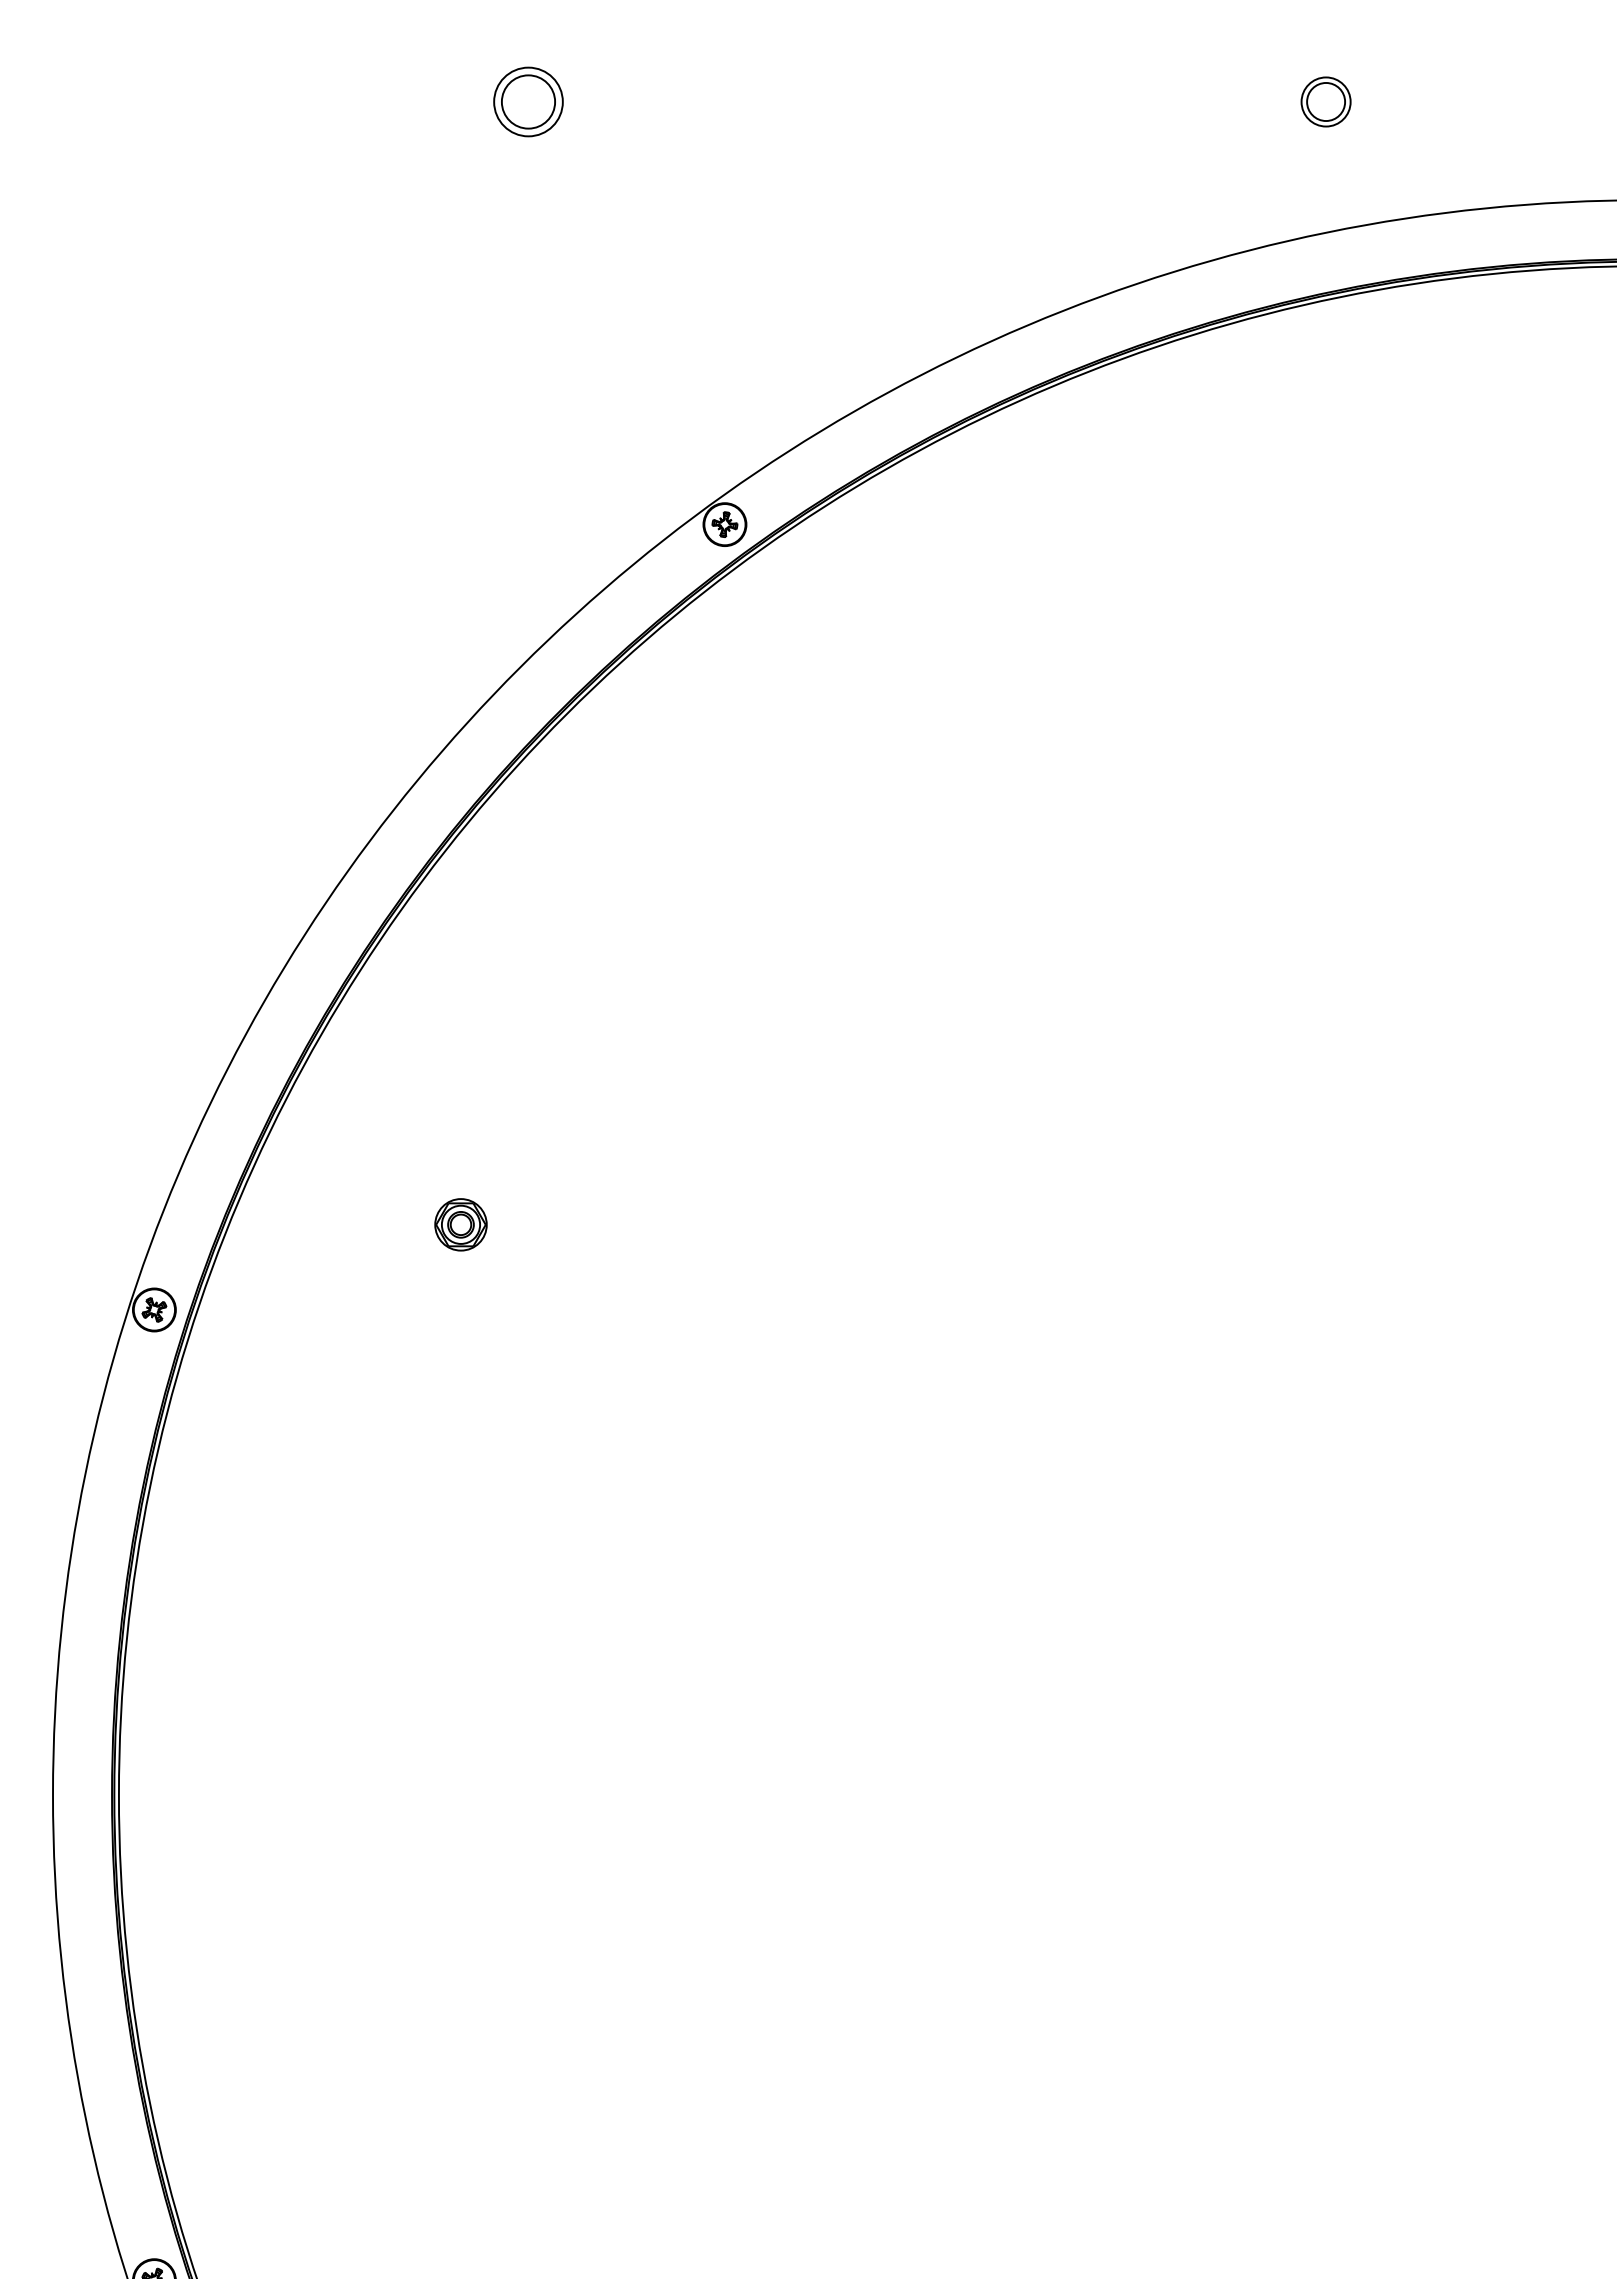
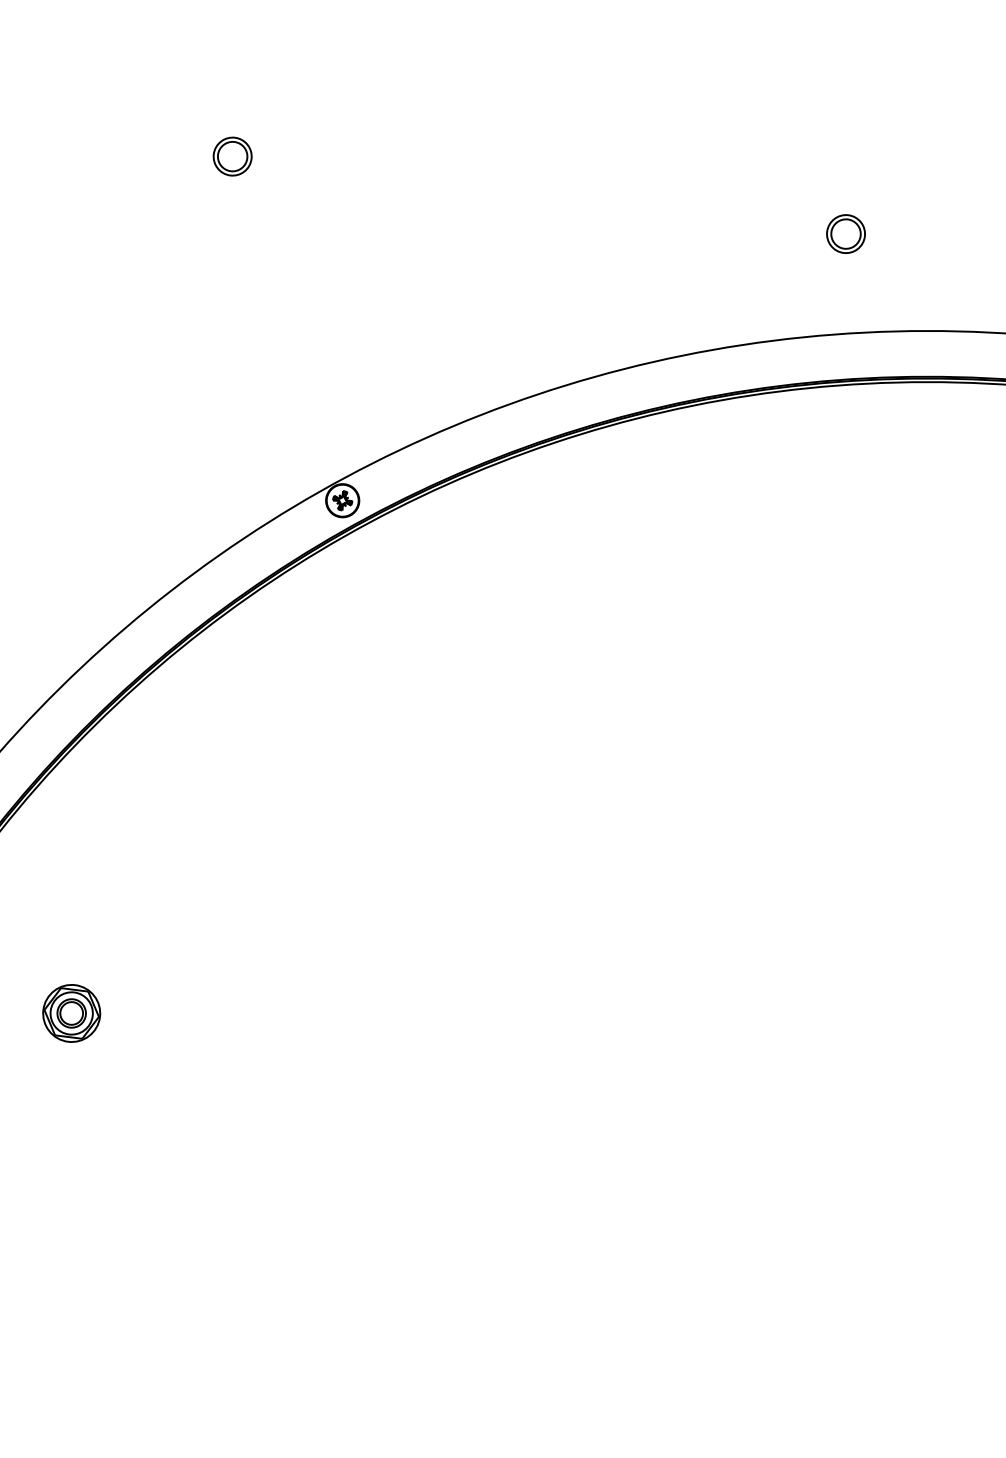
part: (528, 101) -> (232, 156), size x0.71
part: (460, 1224) -> (71, 1013), size x1.43

